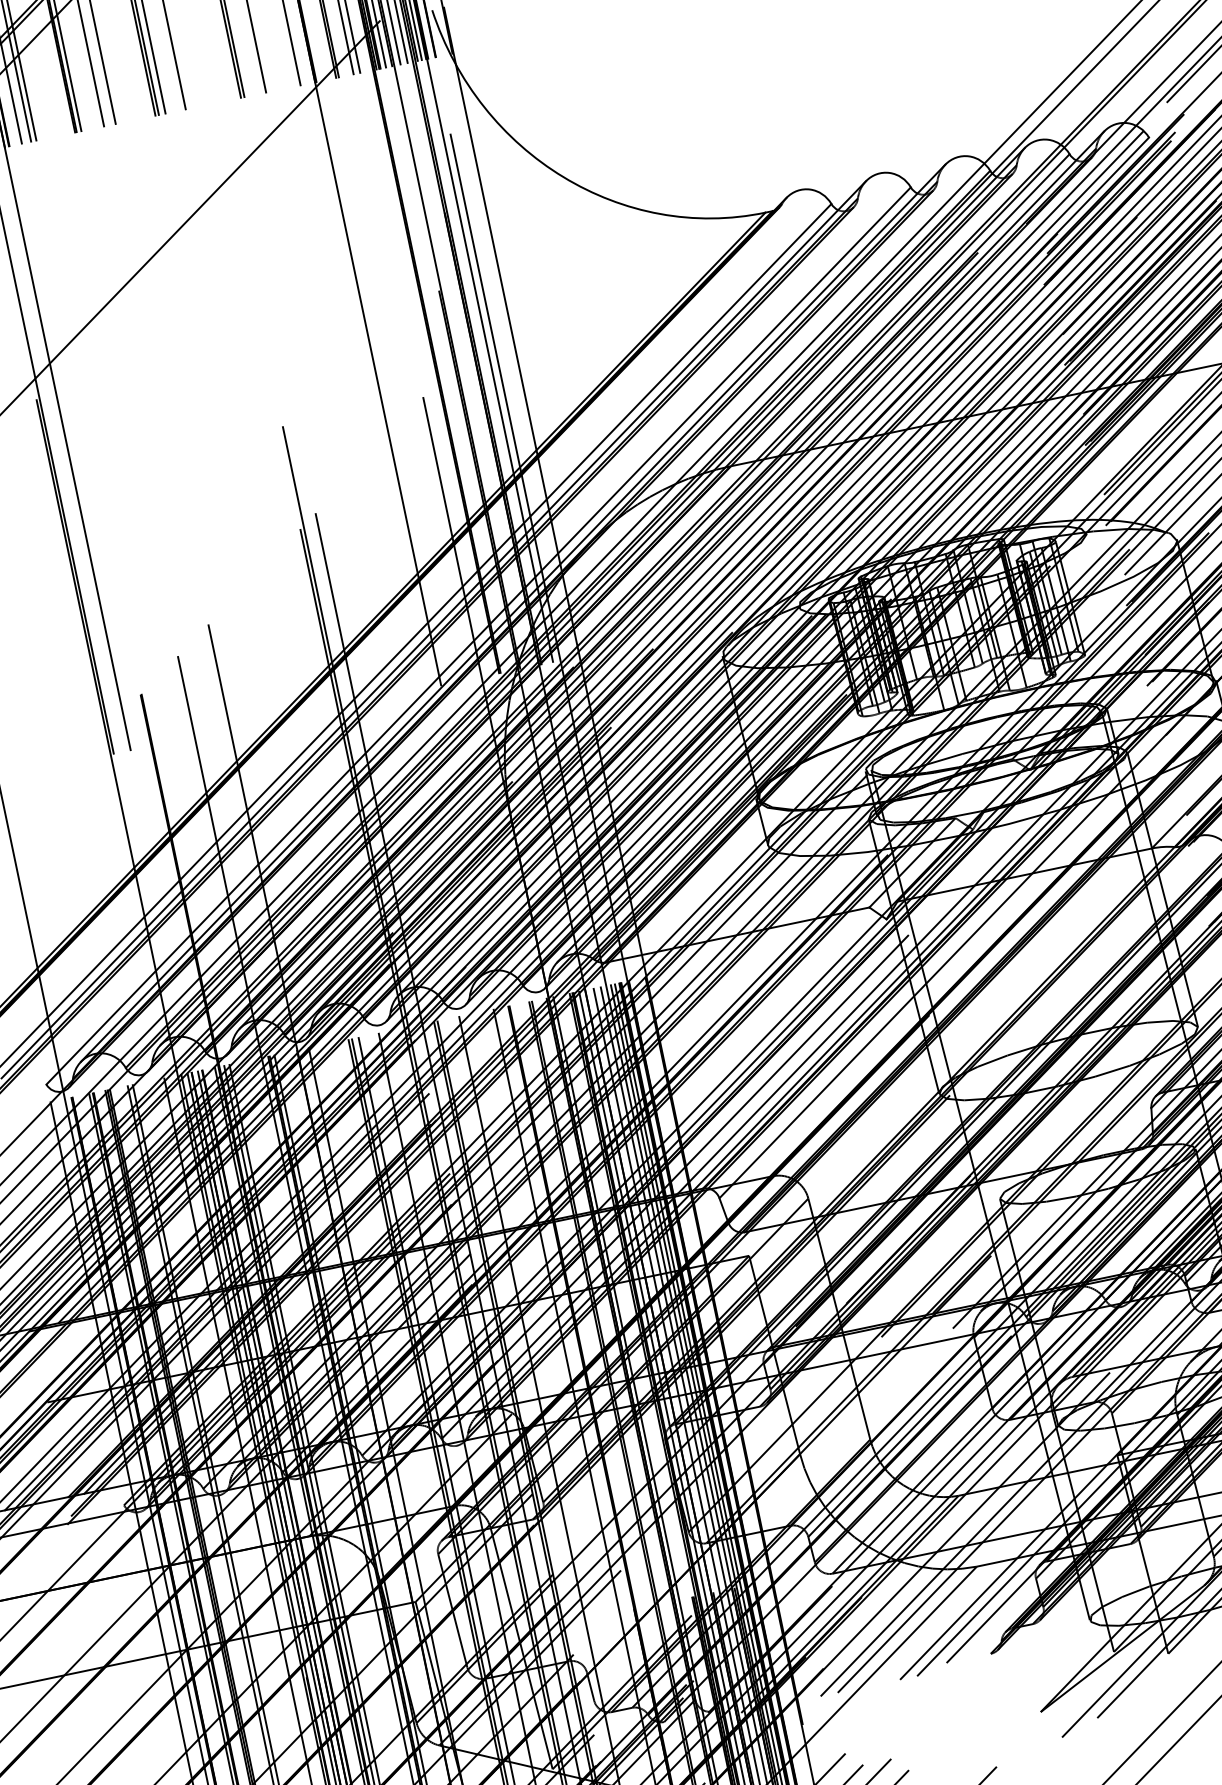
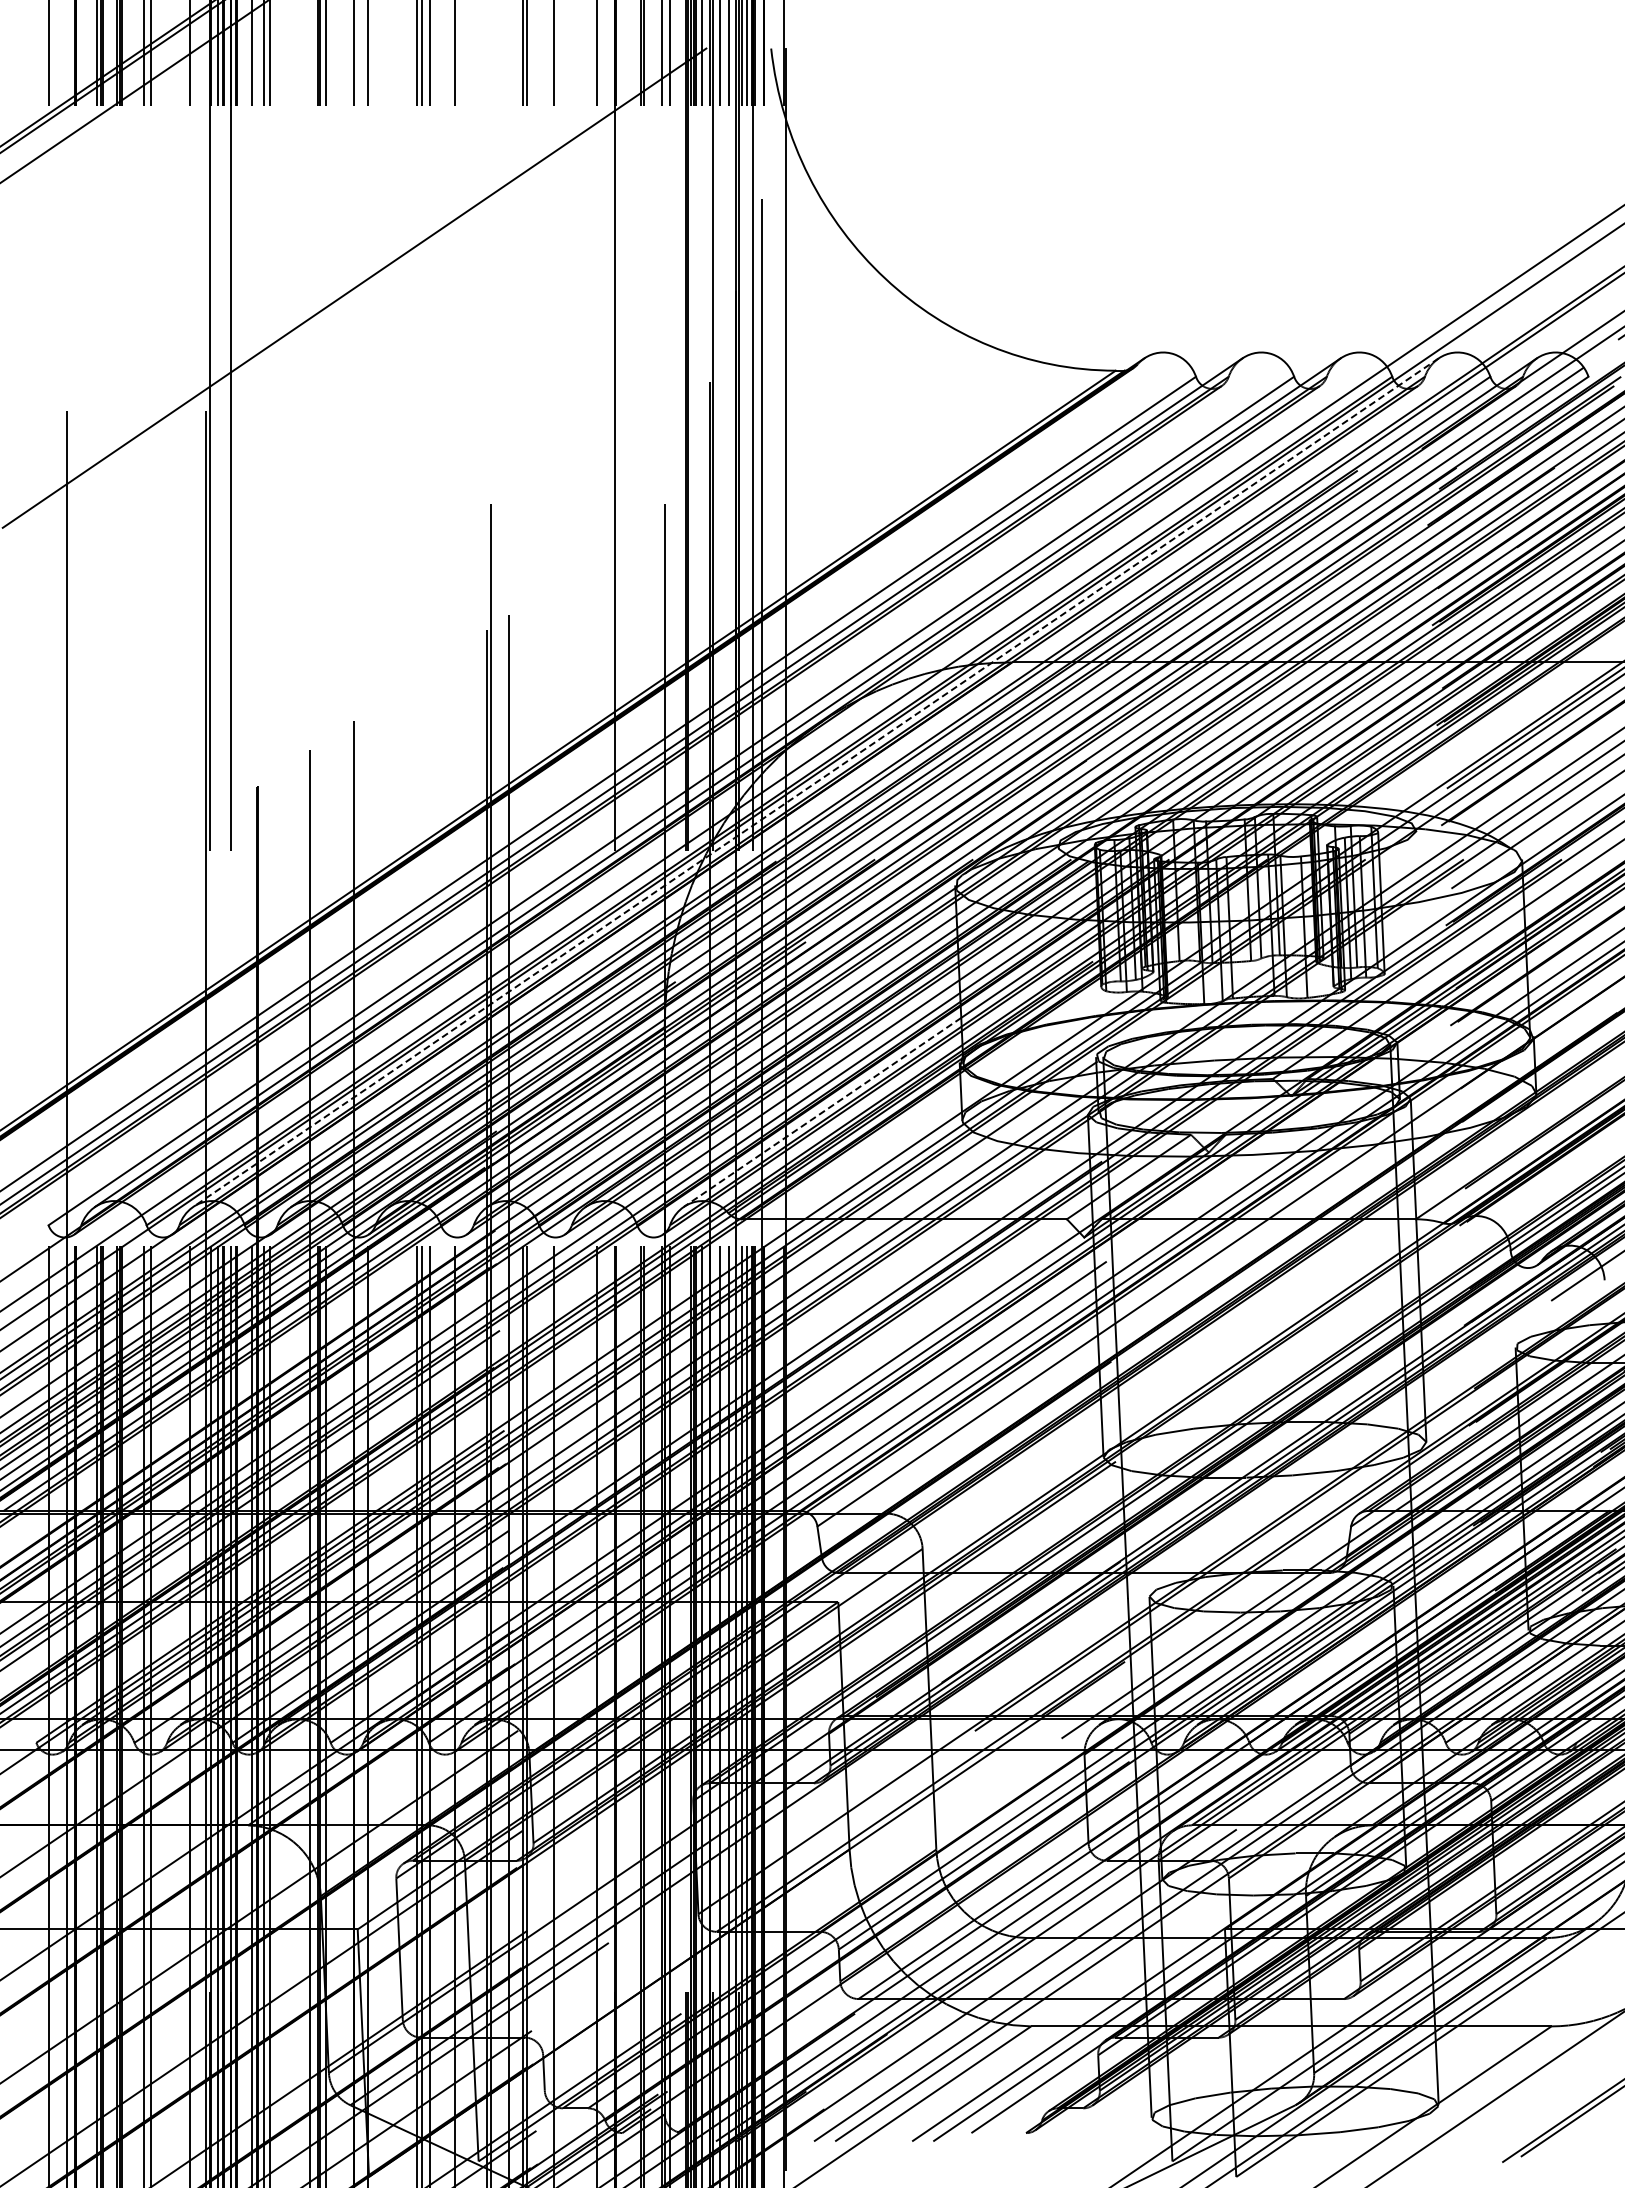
line: (592, 596) -> (816, 782), solid -> dashed
line: (653, 862) -> (822, 1112), solid -> dashed

